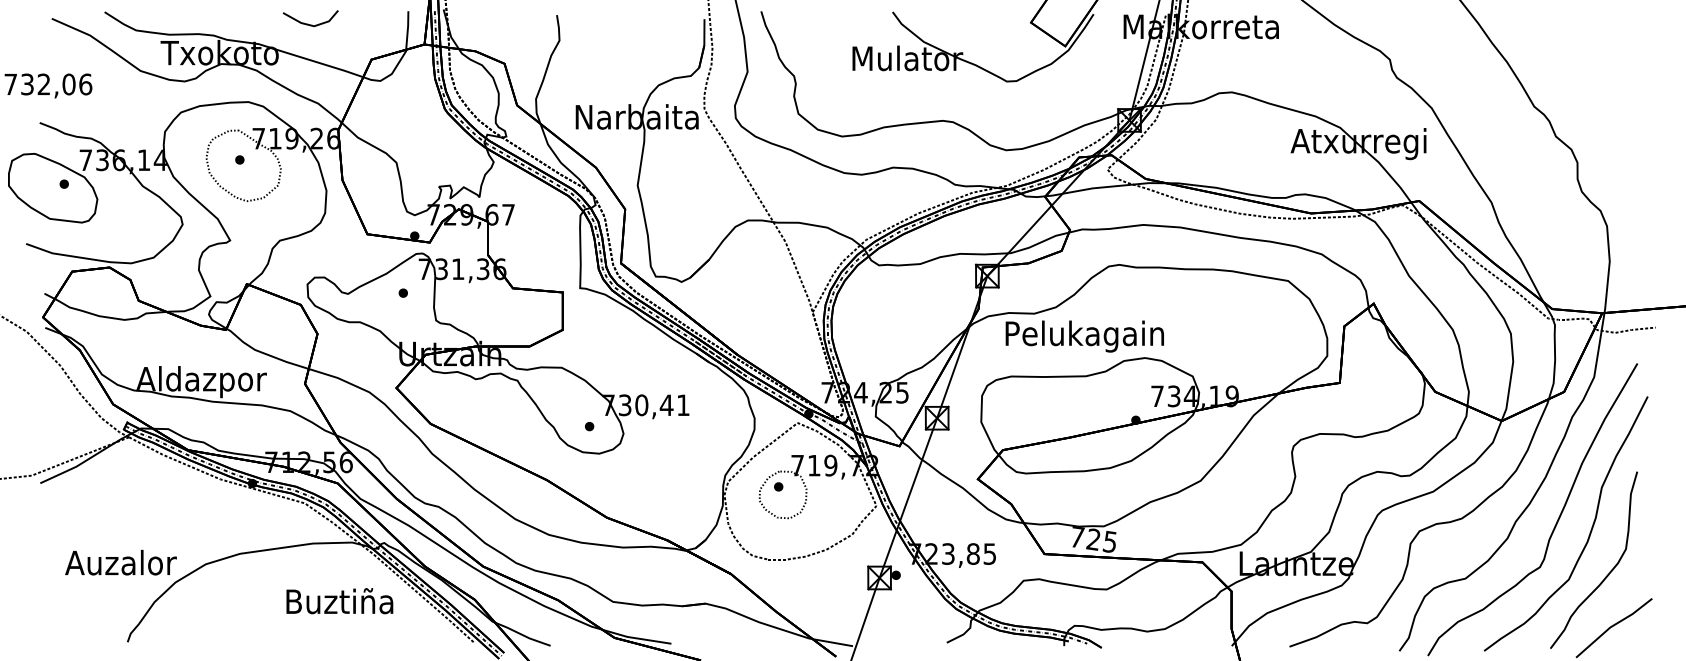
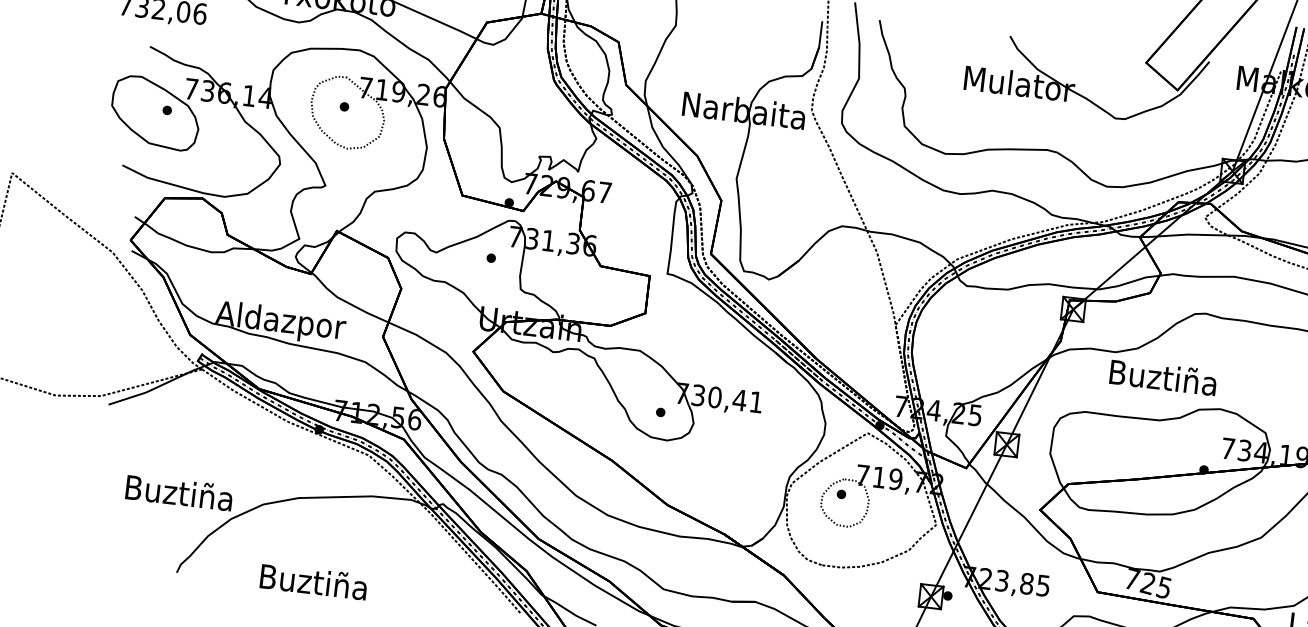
text: (1084, 336) -> (1162, 380), Pelukagain -> Buztiña
text: (120, 562) -> (178, 492), Auzalor -> Buztiña
text: (339, 601) -> (313, 582), moved

